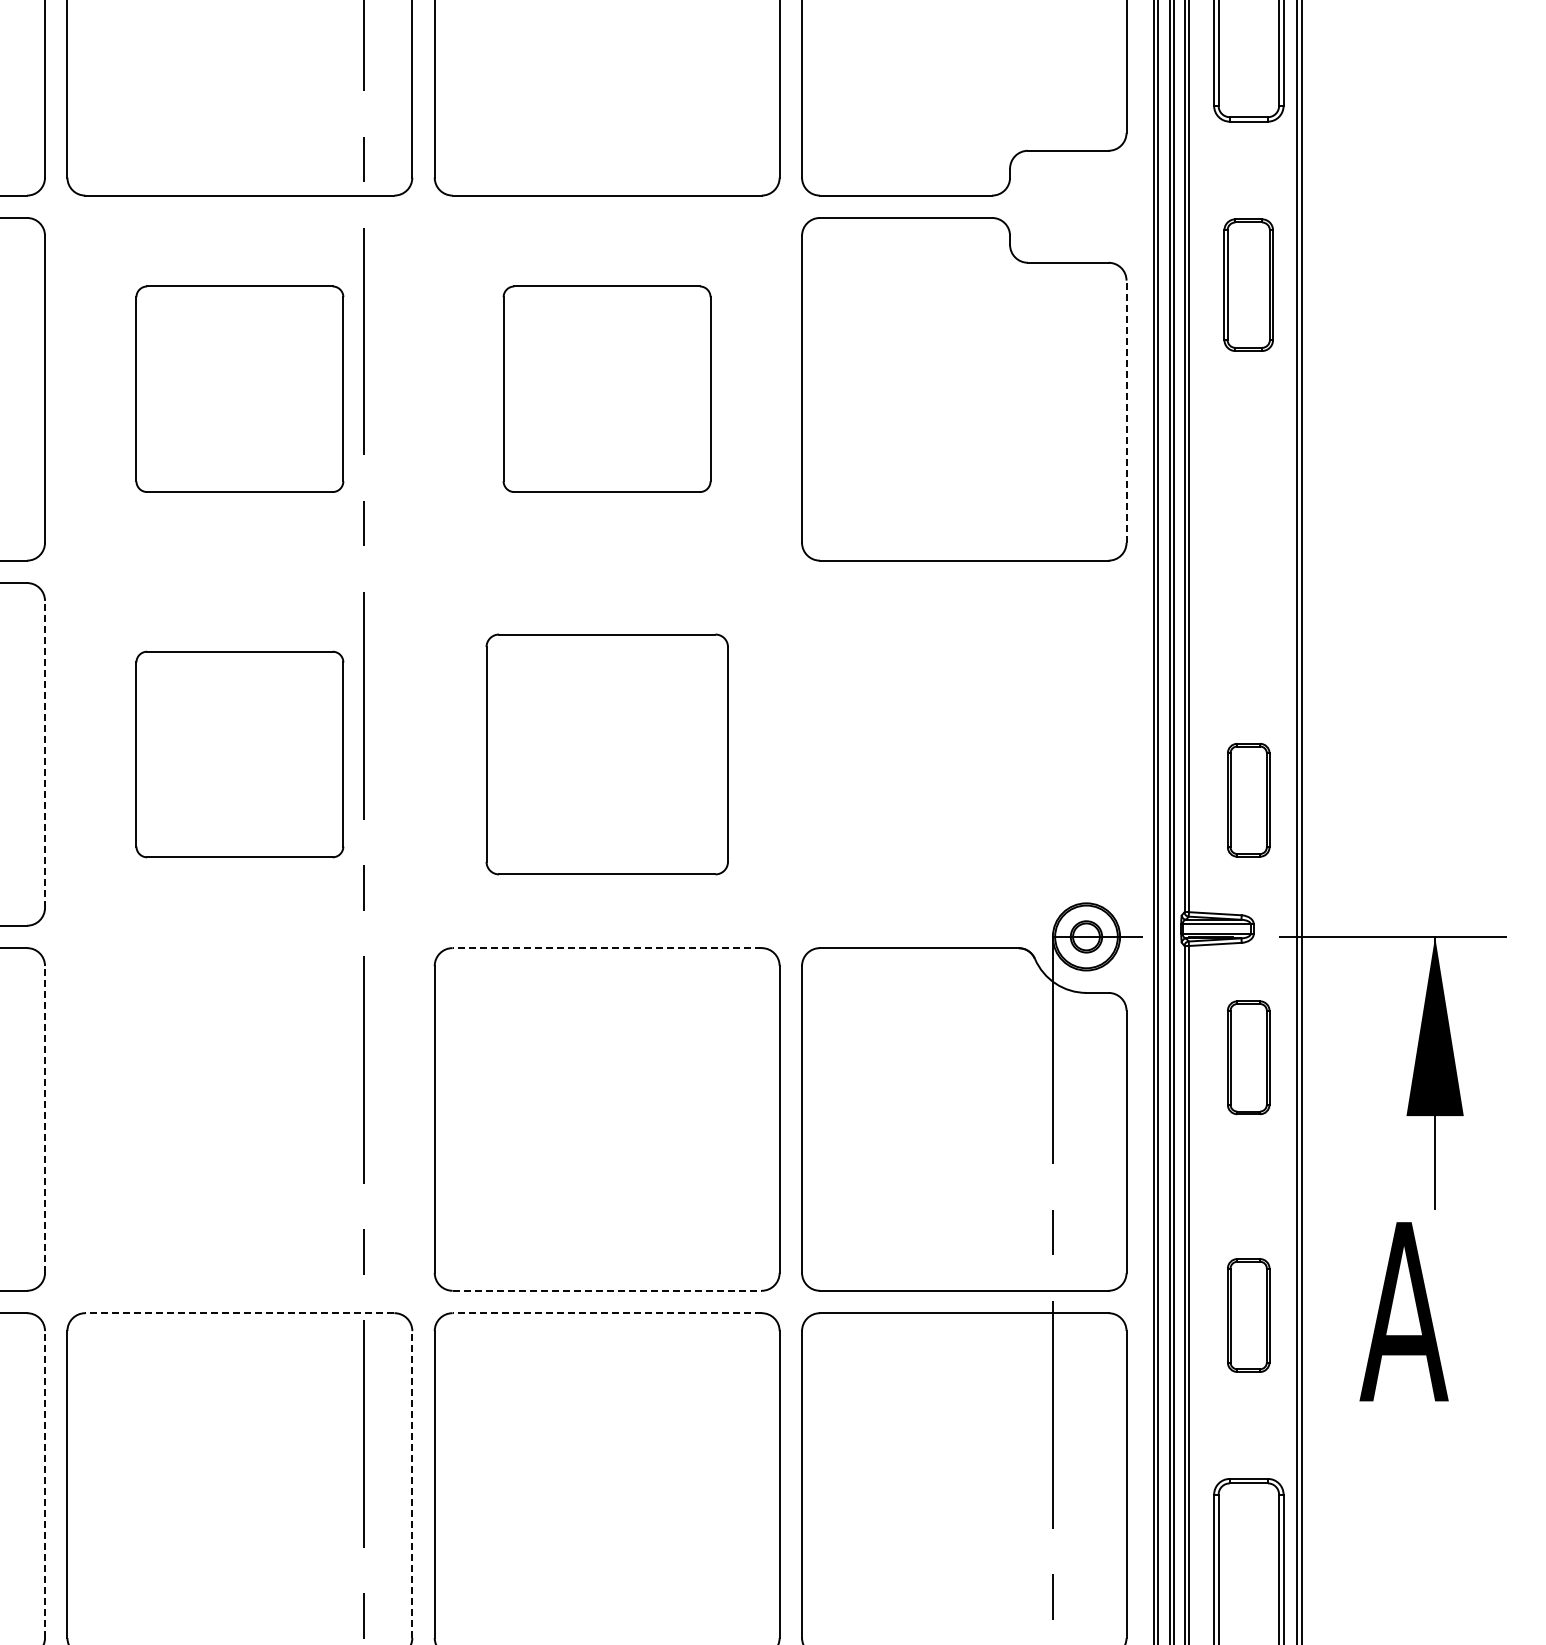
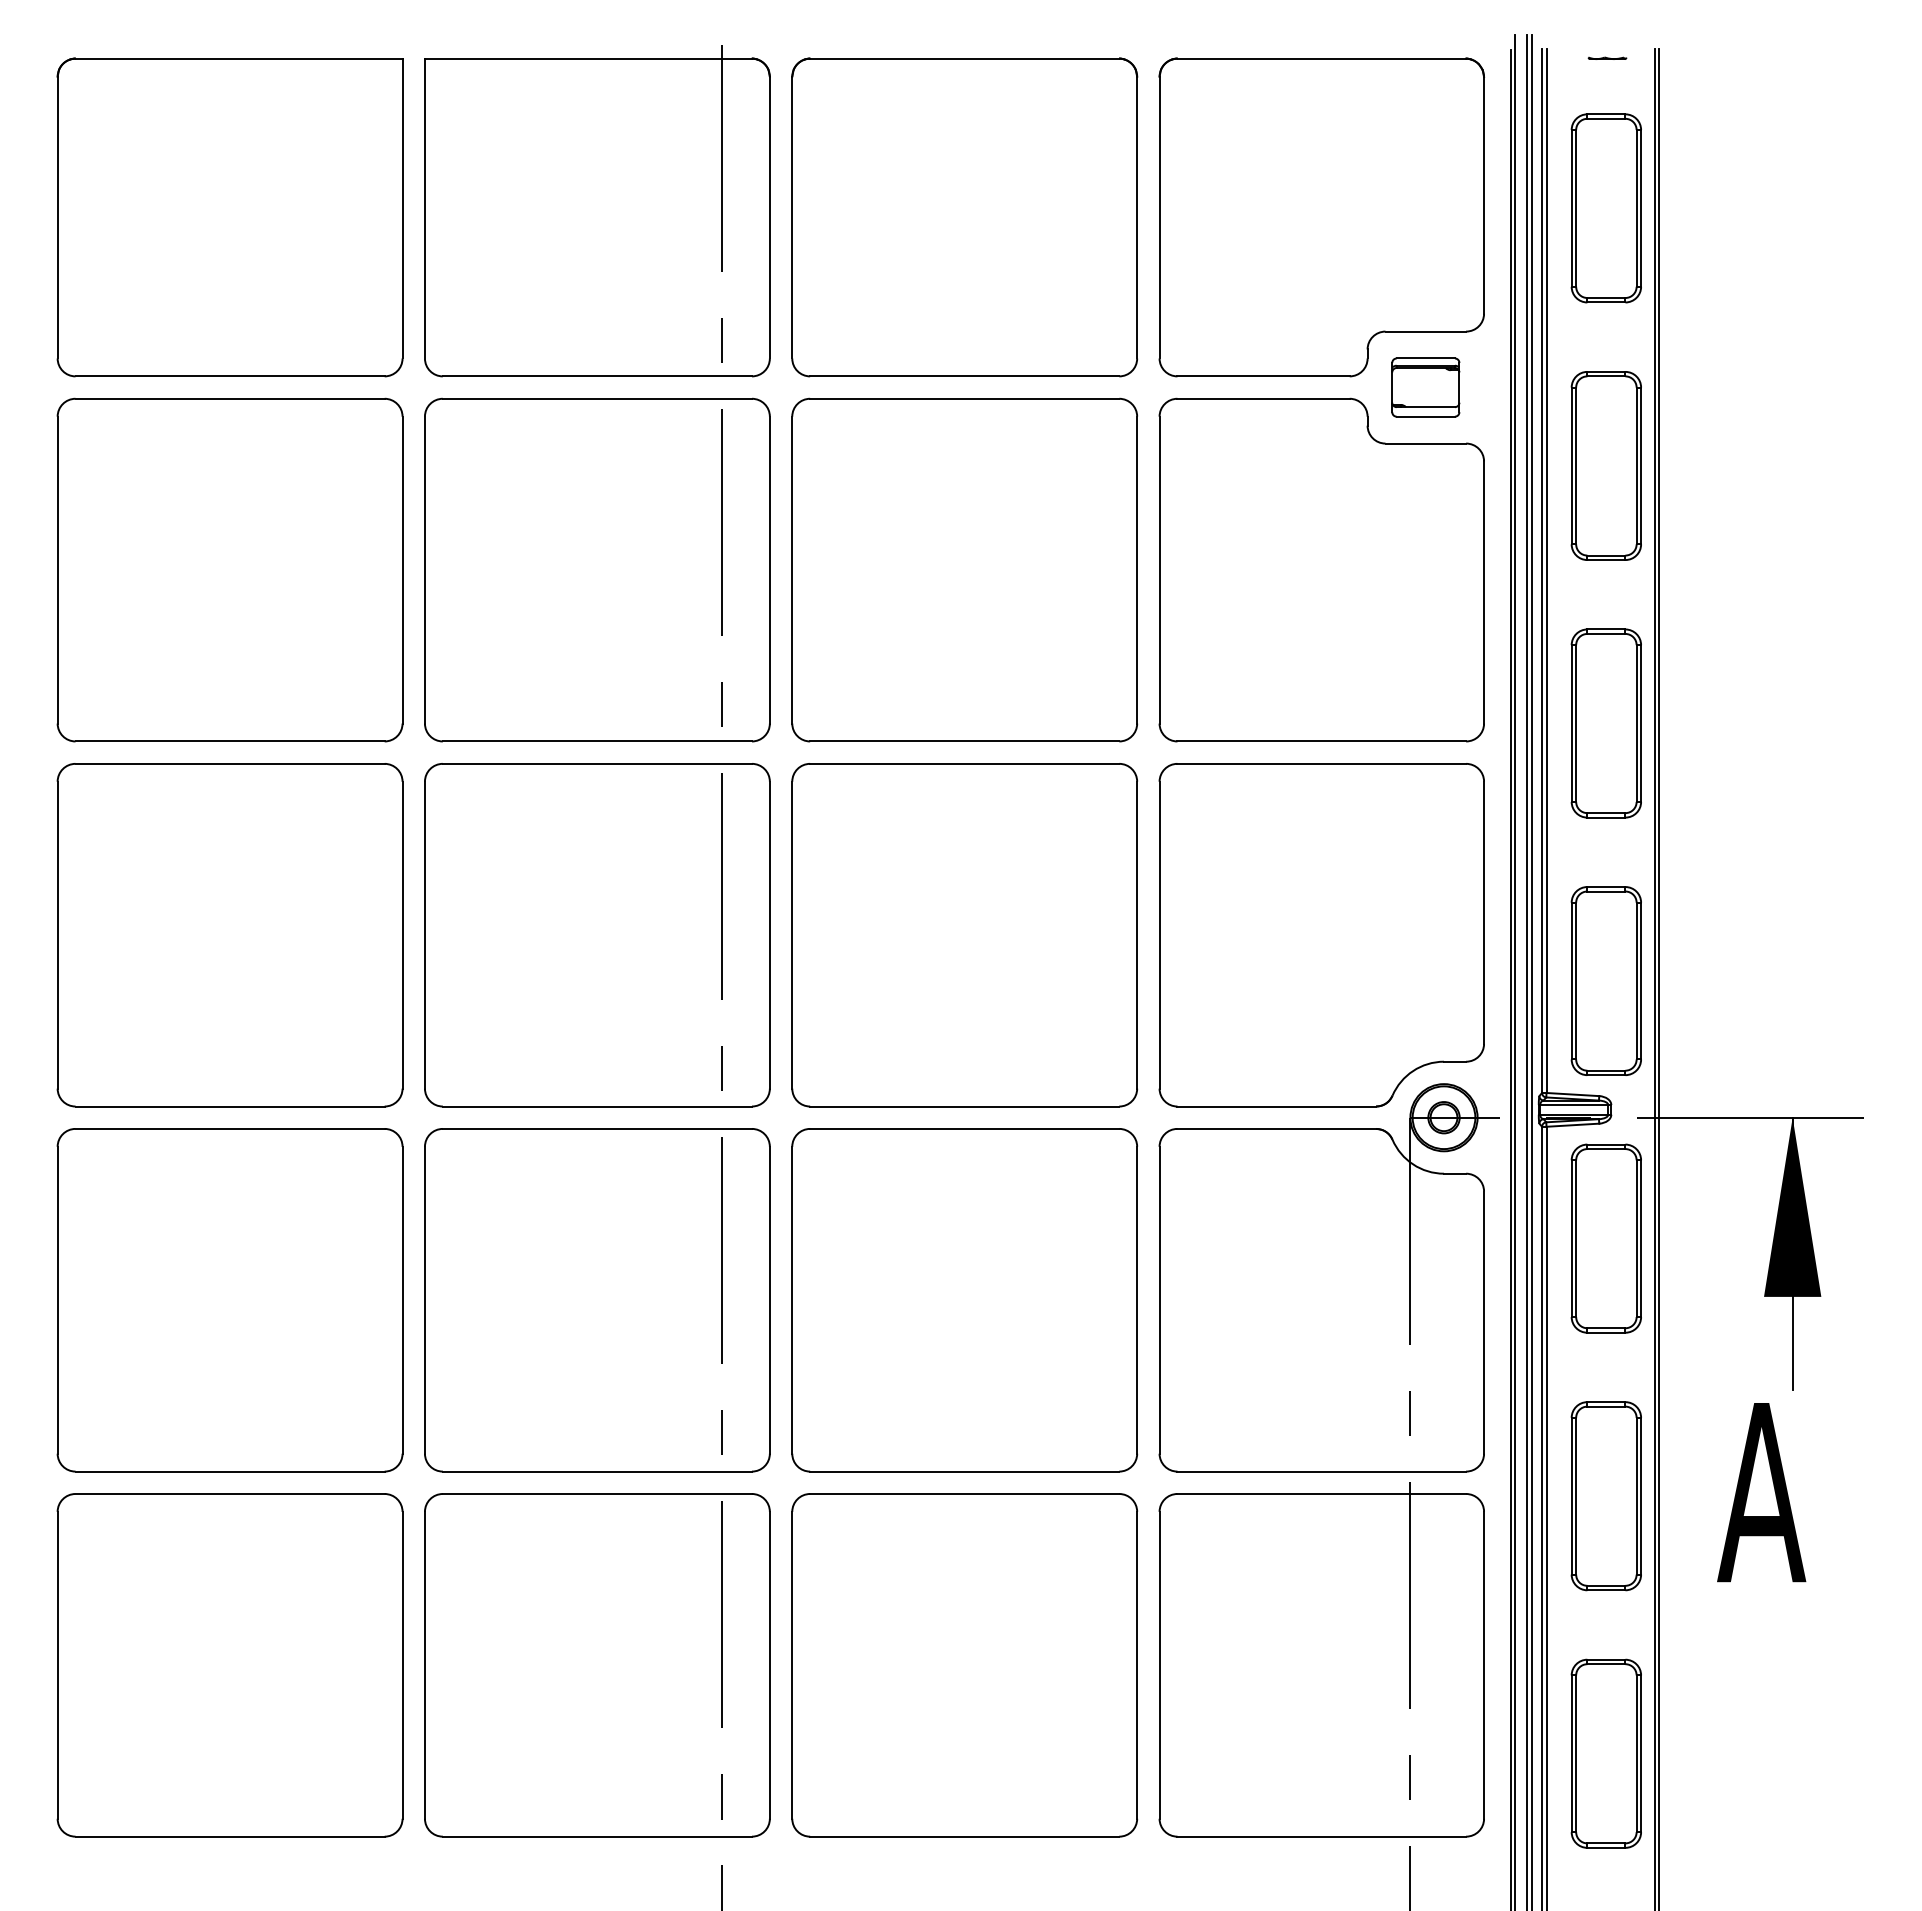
part: (1067, 206) -> (1425, 387), added
part: (1247, 284) -> (1605, 465), size x1.43
part: (239, 388) -> (597, 569), size x1.67
part: (606, 388) -> (964, 569), size x1.67
line: (1126, 411) -> (1484, 592), dashed -> solid
part: (1247, 542) -> (1605, 723), added
line: (44, 753) -> (402, 934), dashed -> solid
part: (239, 754) -> (597, 935), size x1.67
part: (606, 754) -> (964, 935), size x1.43
part: (963, 754) -> (1321, 935), added
part: (1247, 799) -> (1605, 980), size x1.67
line: (606, 947) -> (964, 1128), dashed -> solid
part: (1247, 1057) -> (1605, 1238), size x1.67
line: (44, 1118) -> (402, 1299), dashed -> solid
part: (239, 1119) -> (597, 1300), added
line: (606, 1290) -> (964, 1471), dashed -> solid
line: (239, 1312) -> (597, 1493), dashed -> solid
line: (606, 1312) -> (964, 1493), dashed -> solid
part: (1247, 1315) -> (1605, 1496), size x1.67
line: (44, 1483) -> (402, 1664), dashed -> solid
line: (411, 1483) -> (769, 1664), dashed -> solid

